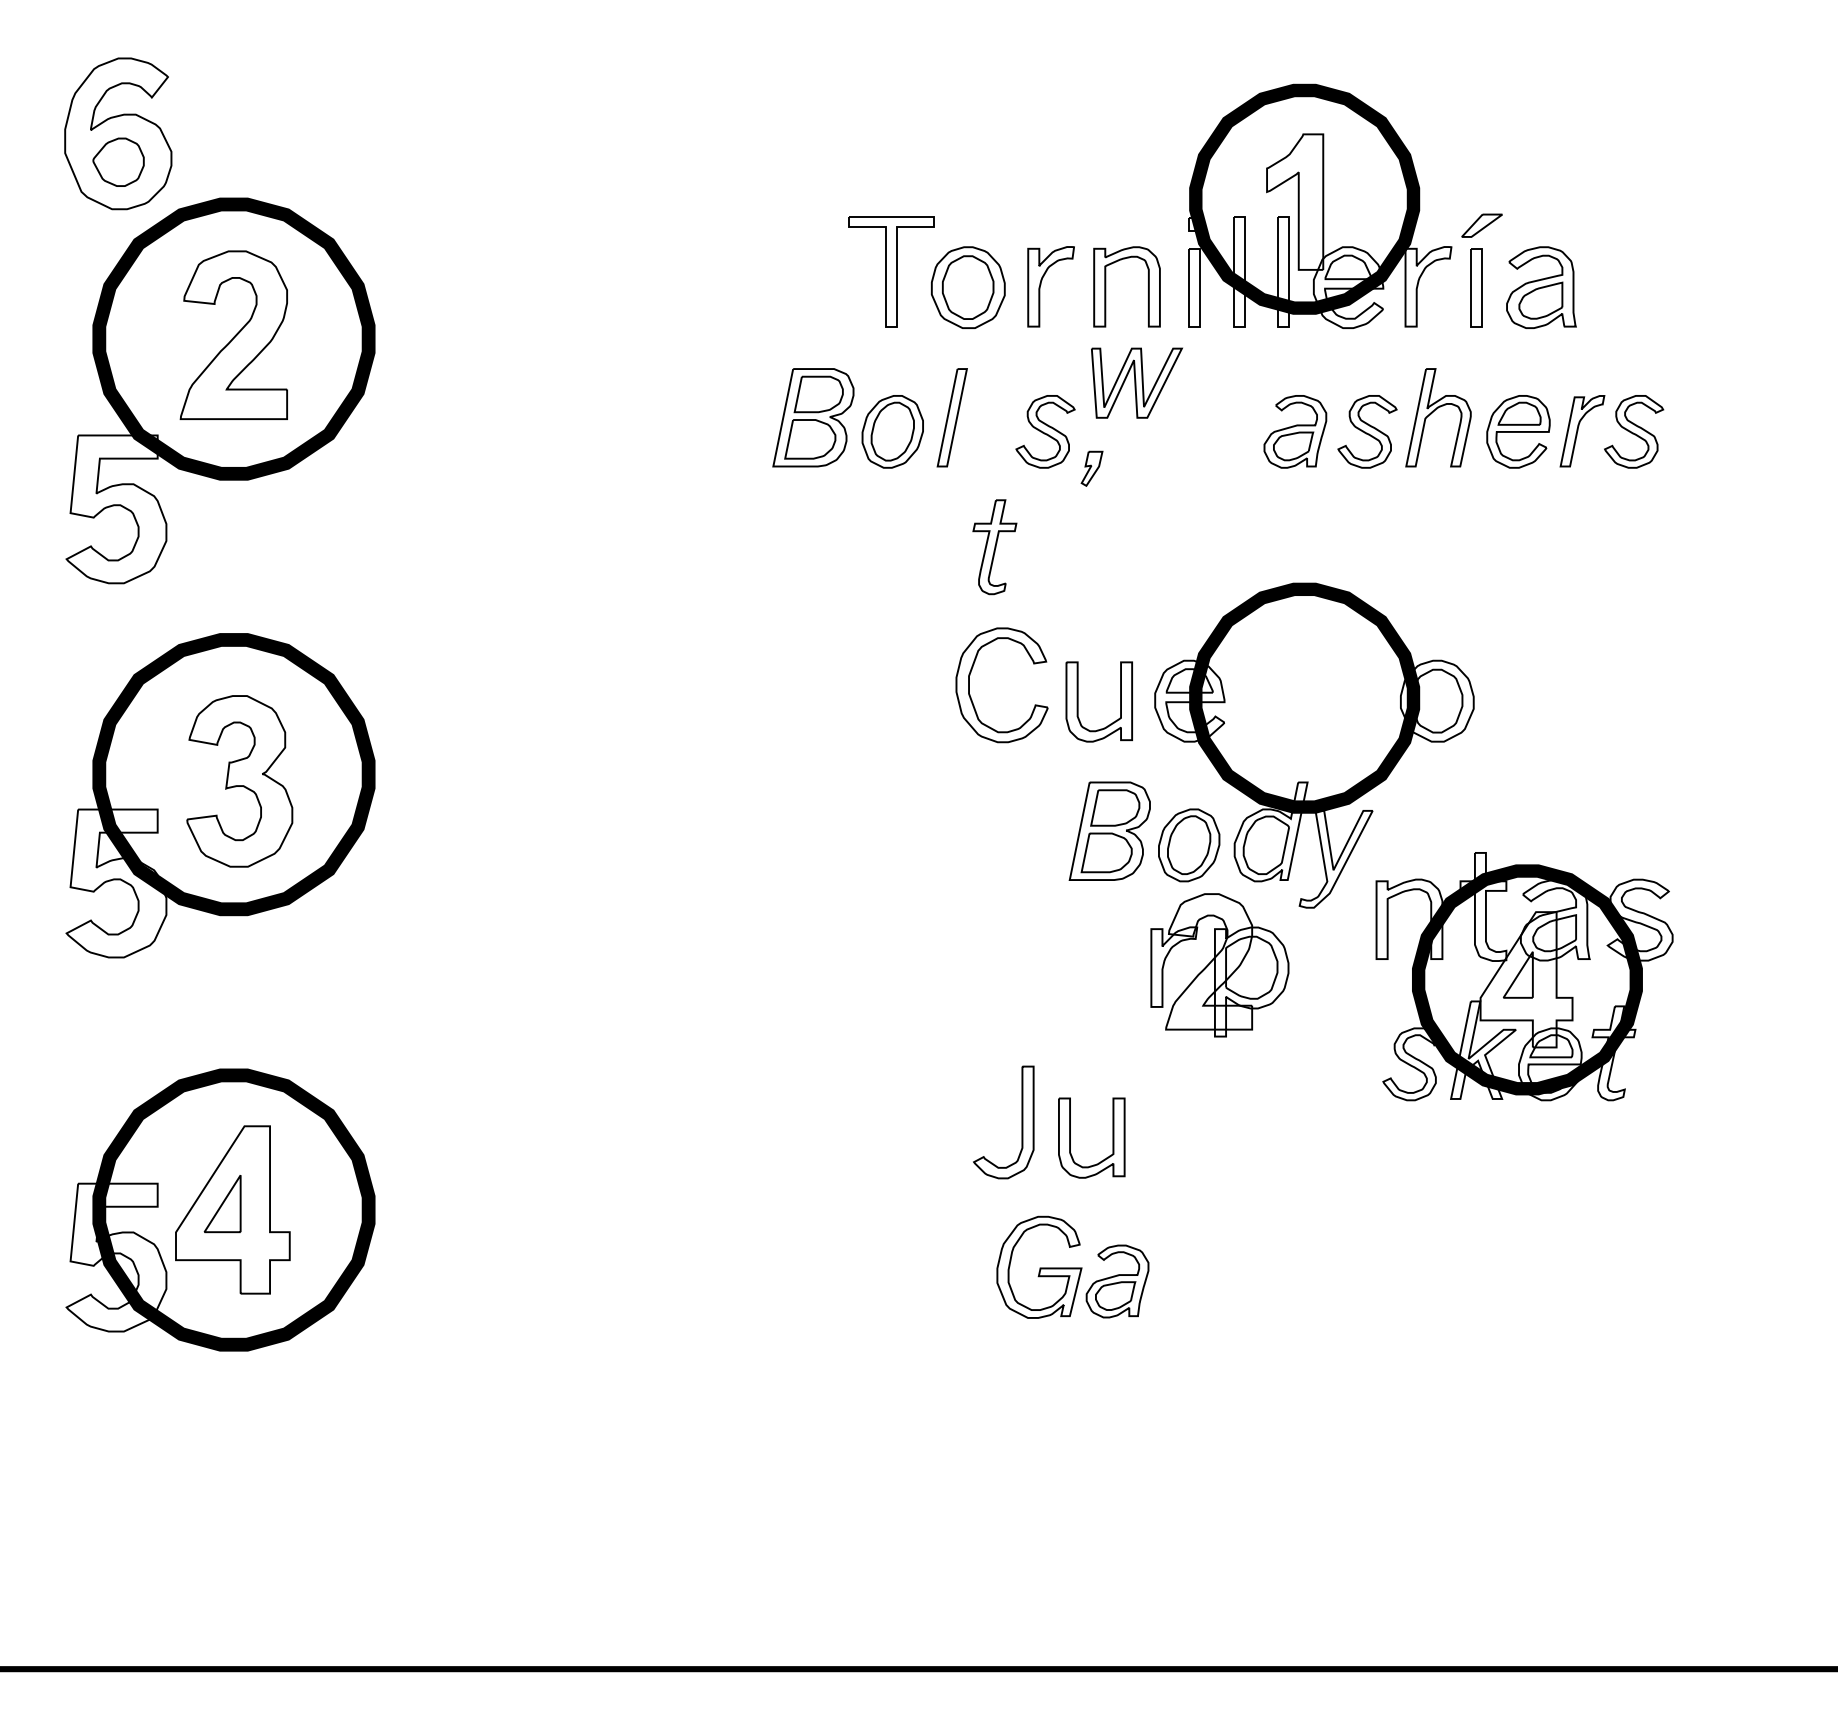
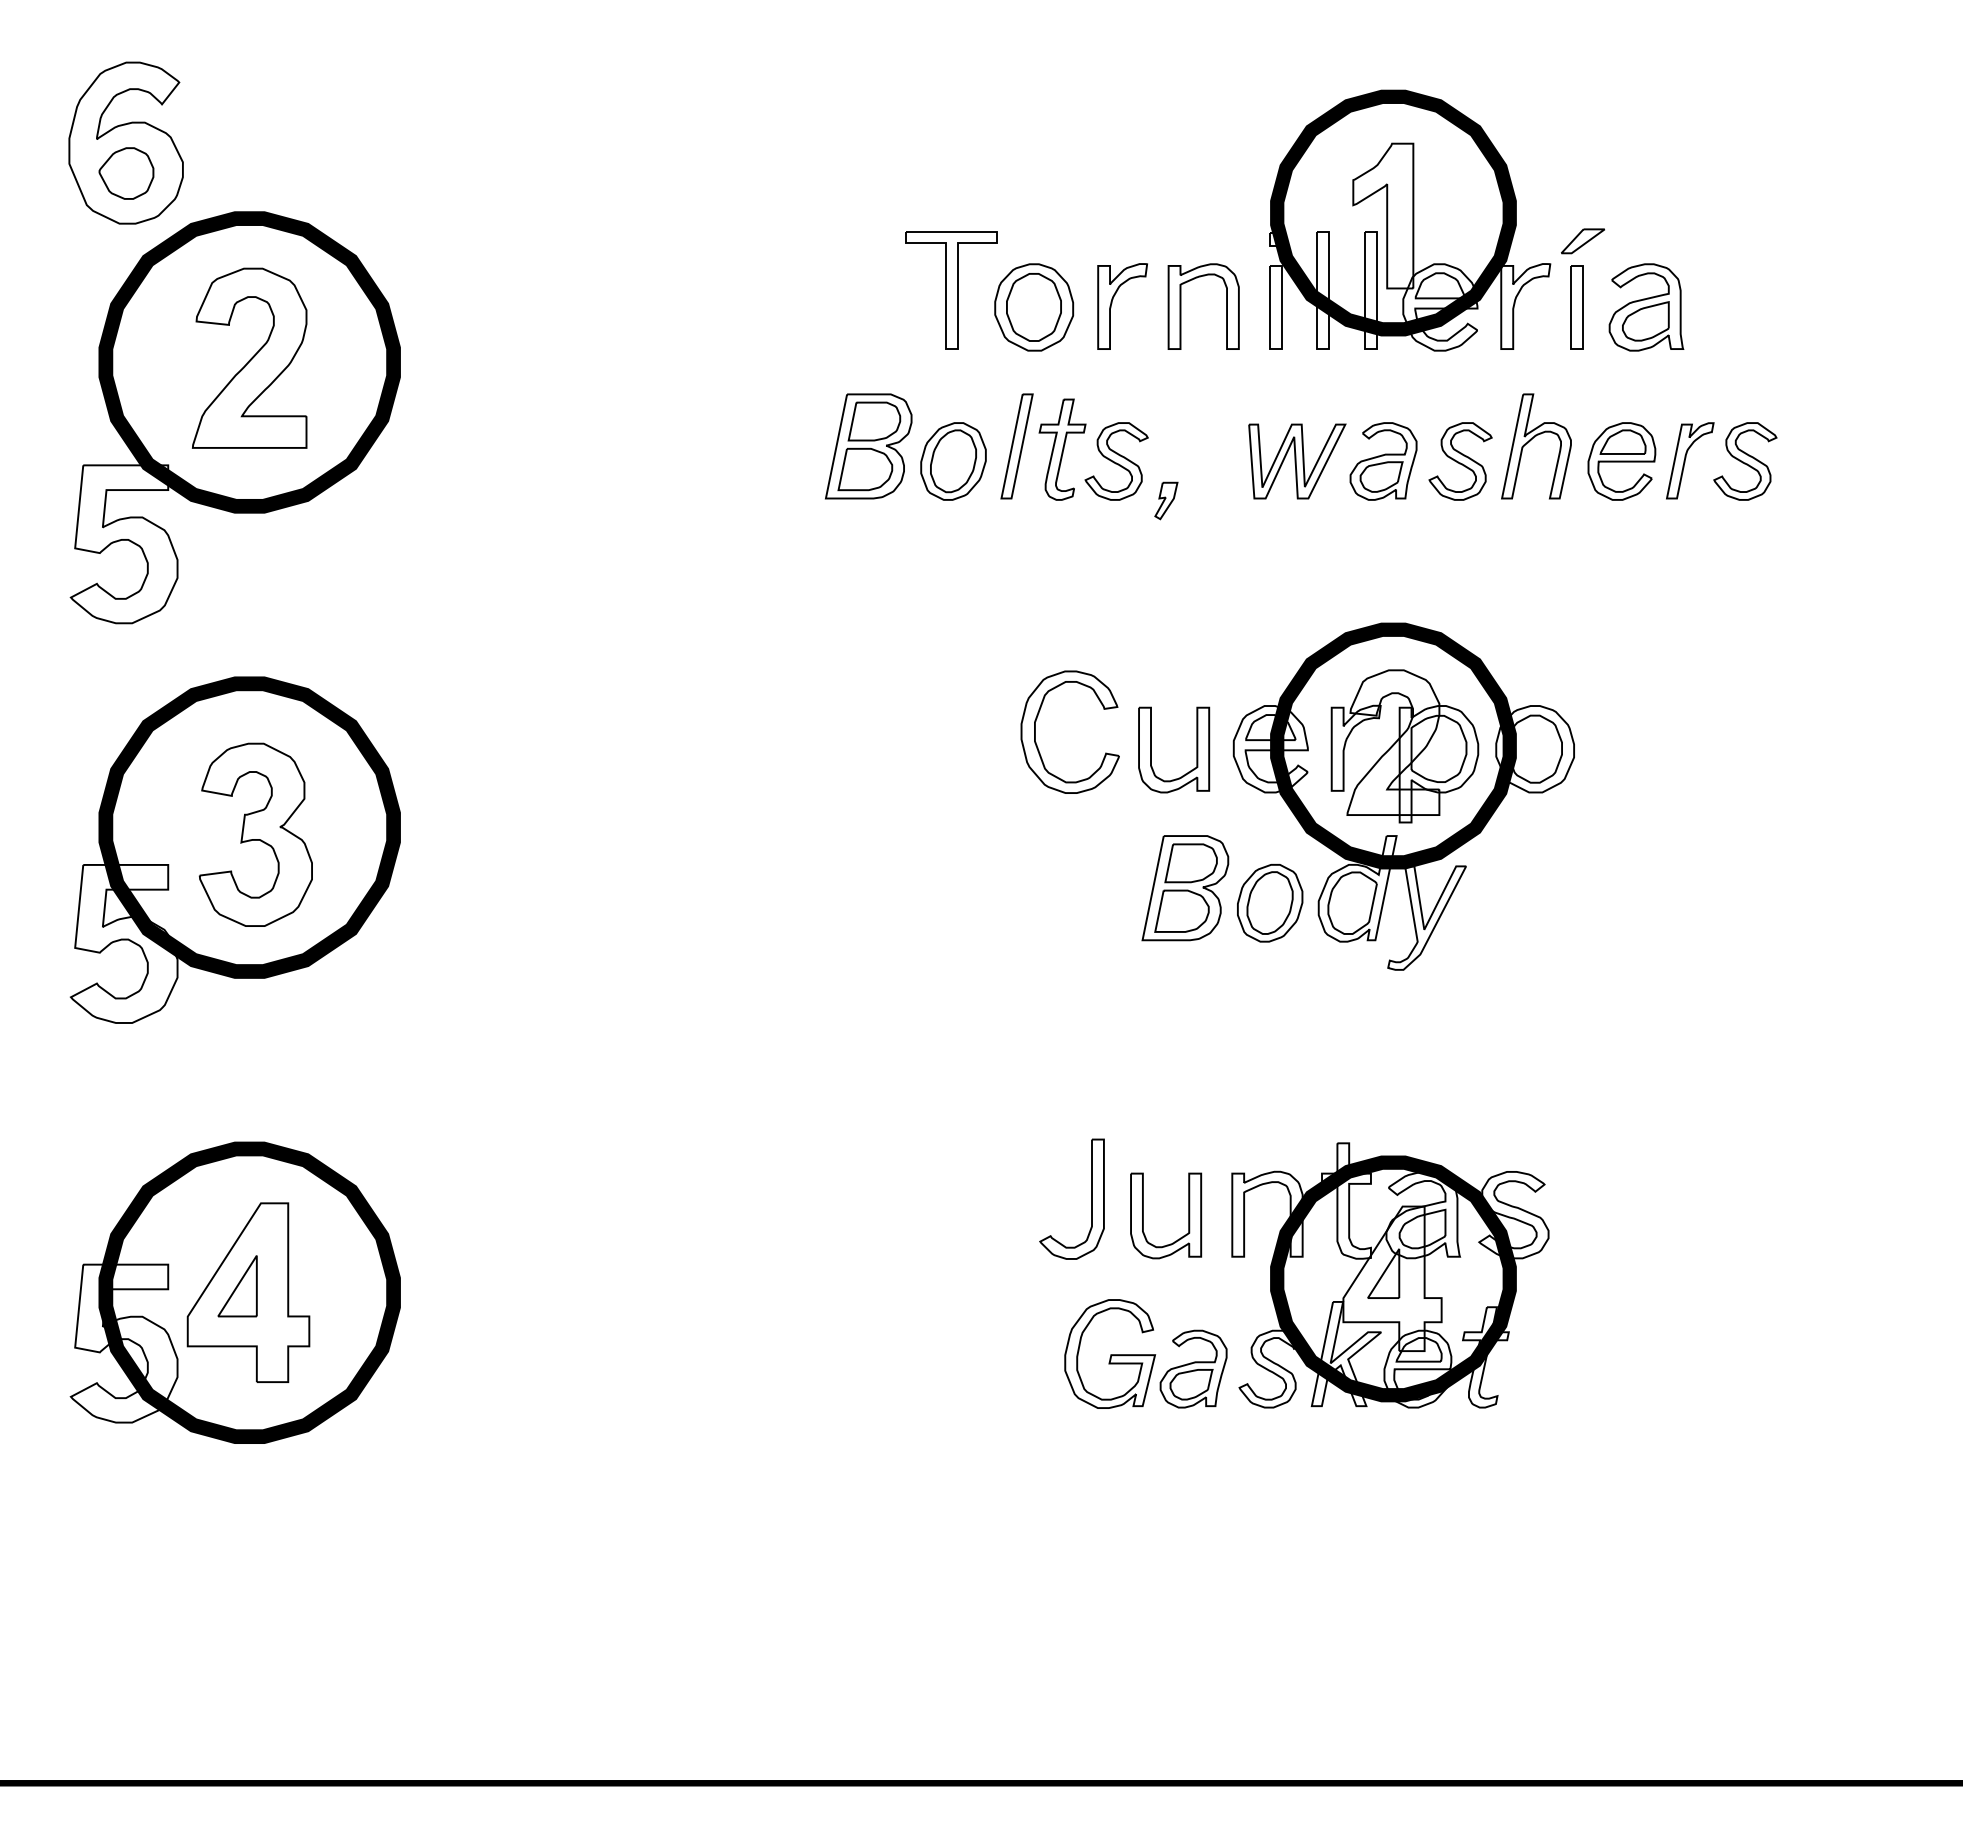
part: (1137, 383) -> (1297, 461), moved
part: (994, 547) -> (1062, 449), moved
part: (1219, 965) -> (1404, 746), moved
part: (1524, 976) -> (1390, 1275), moved

